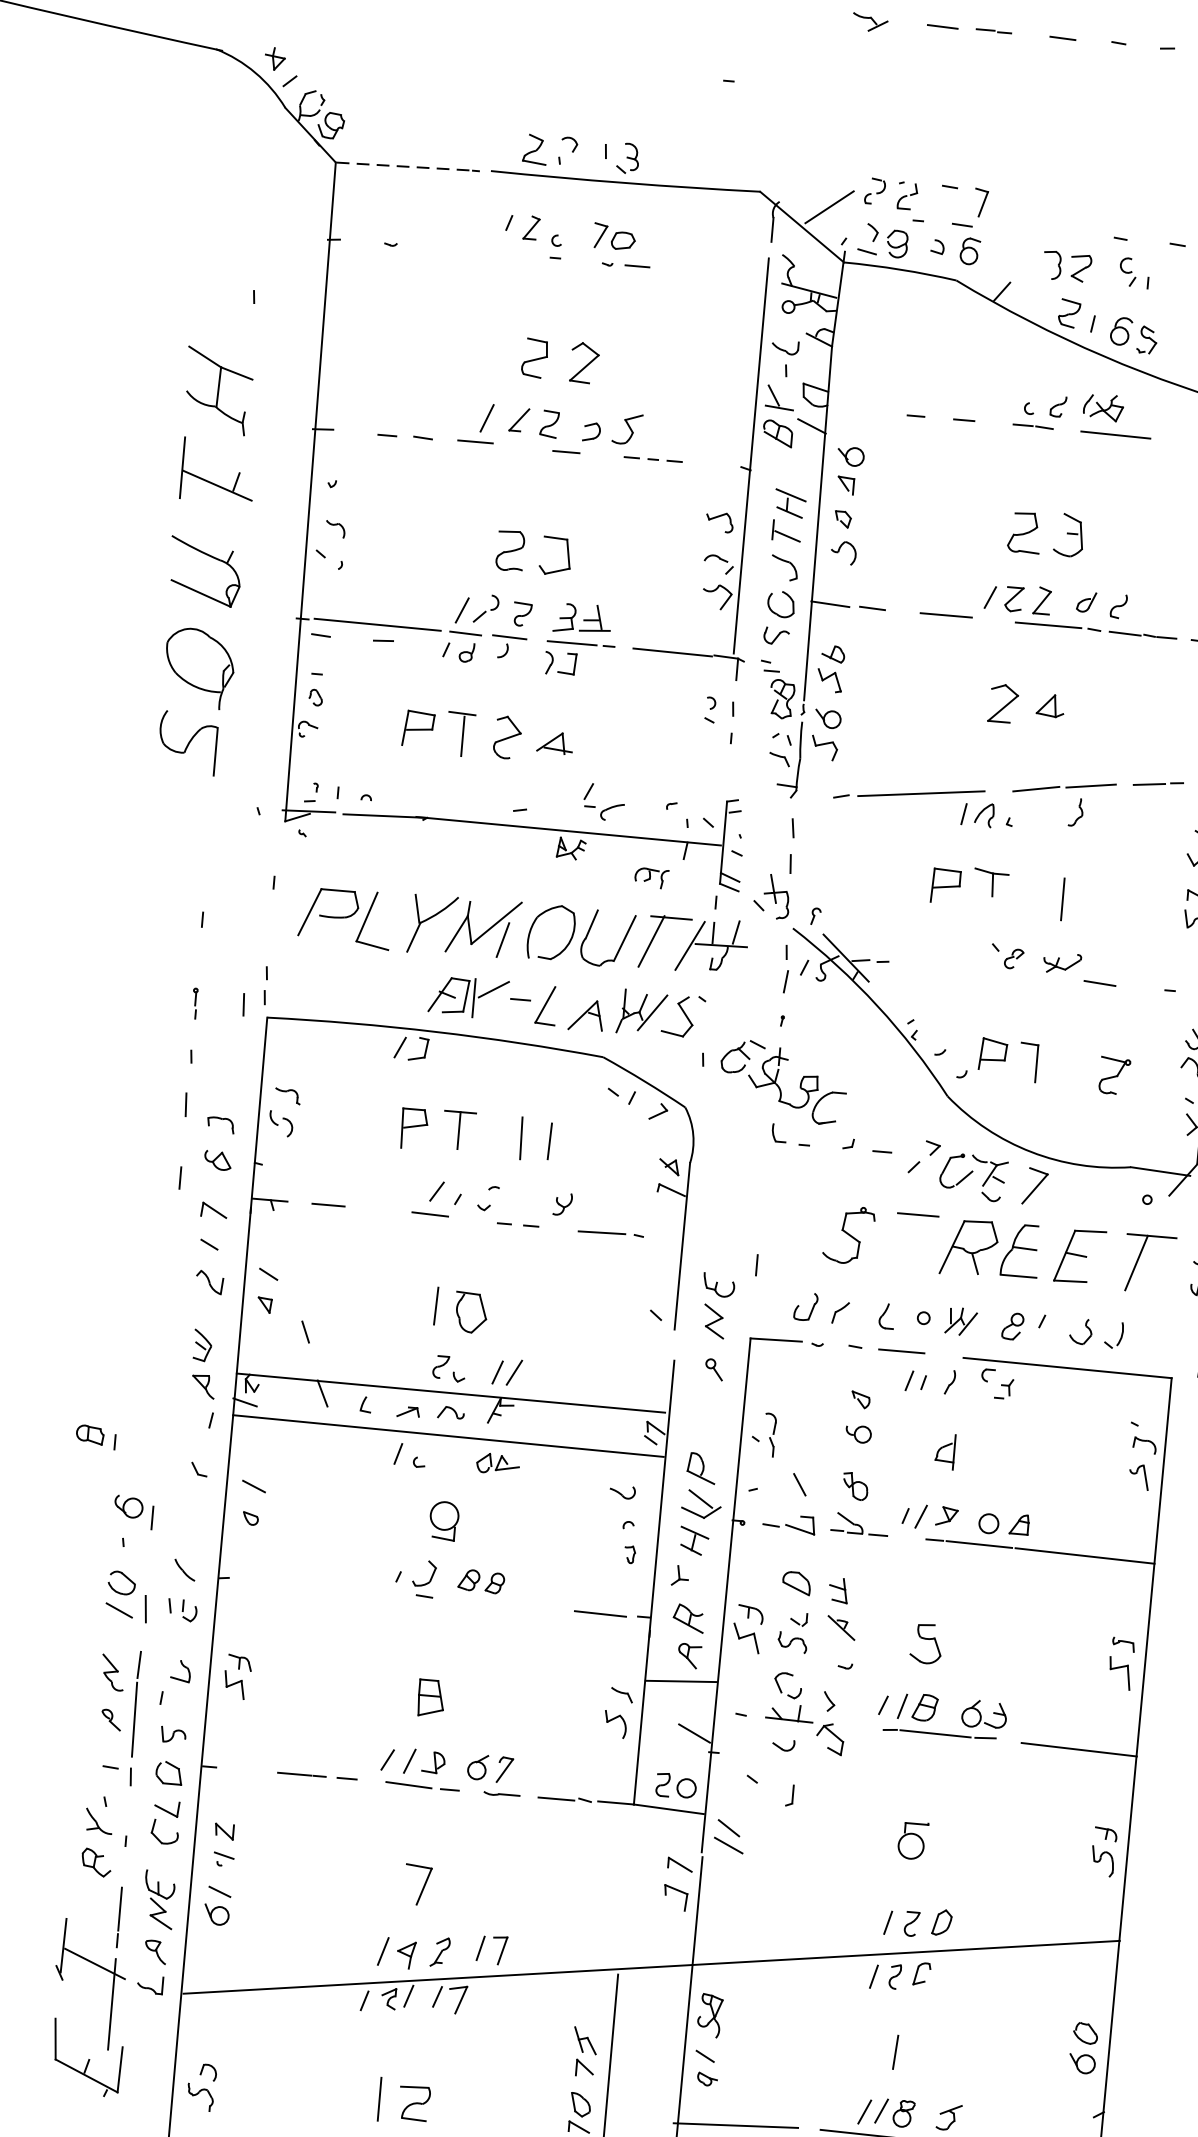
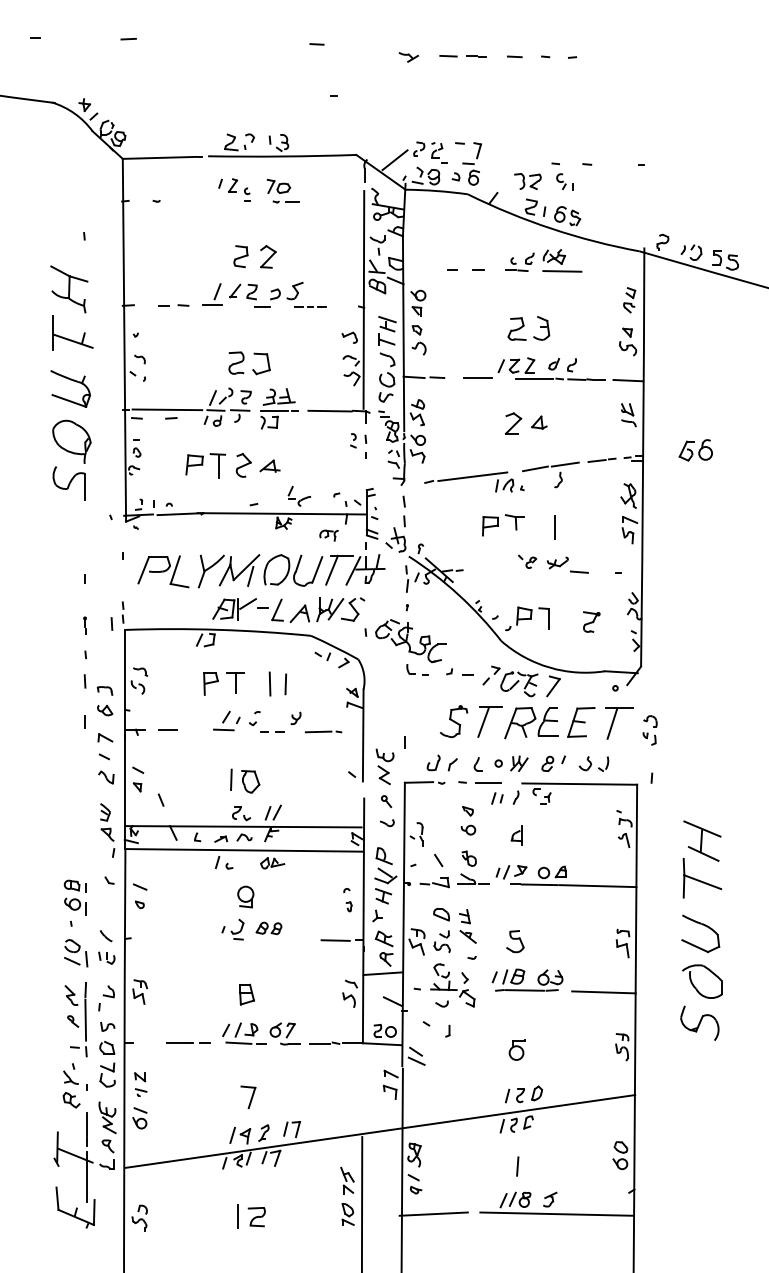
line: (402, 165) -> (159, 157), dashed -> solid
line: (902, 1241) -> (483, 722), added
part: (94, 1435) -> (74, 885), moved
part: (623, 1493) -> (387, 823), moved

